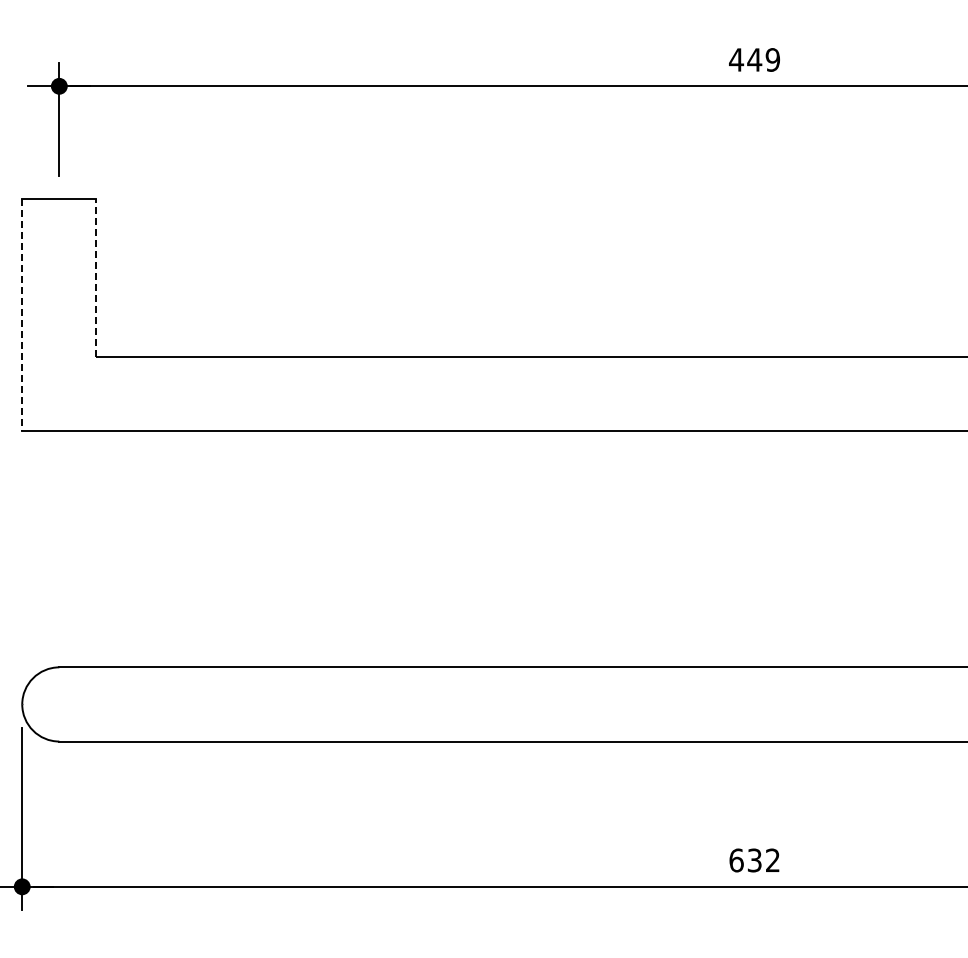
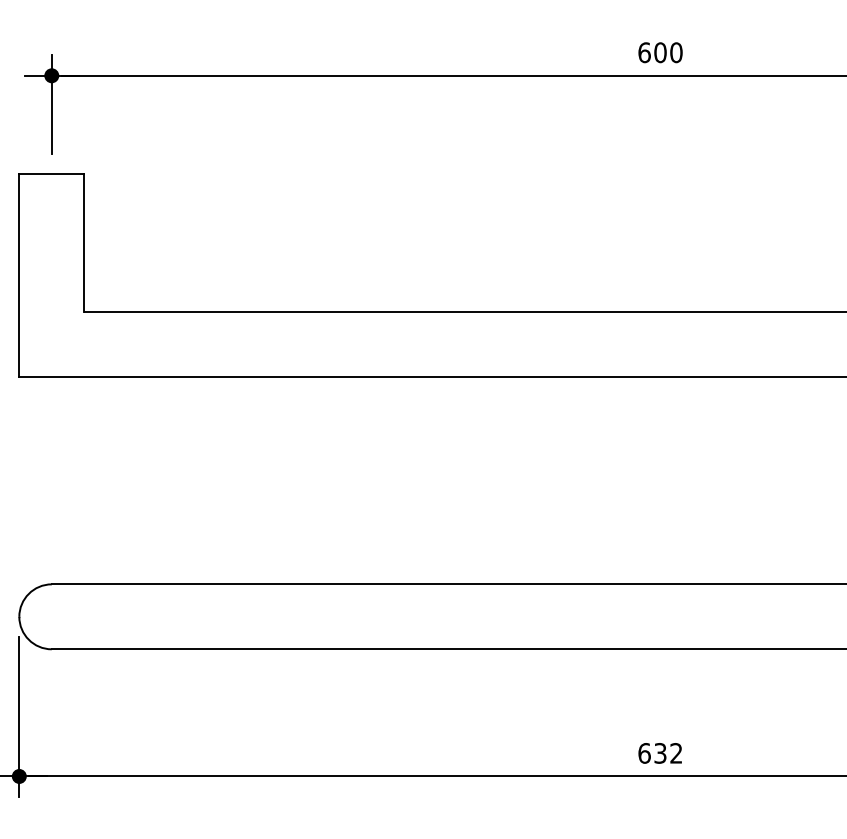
text: (754, 59) -> (660, 52), 449 -> 600
line: (96, 277) -> (84, 243), dashed -> solid
line: (22, 314) -> (19, 275), dashed -> solid

